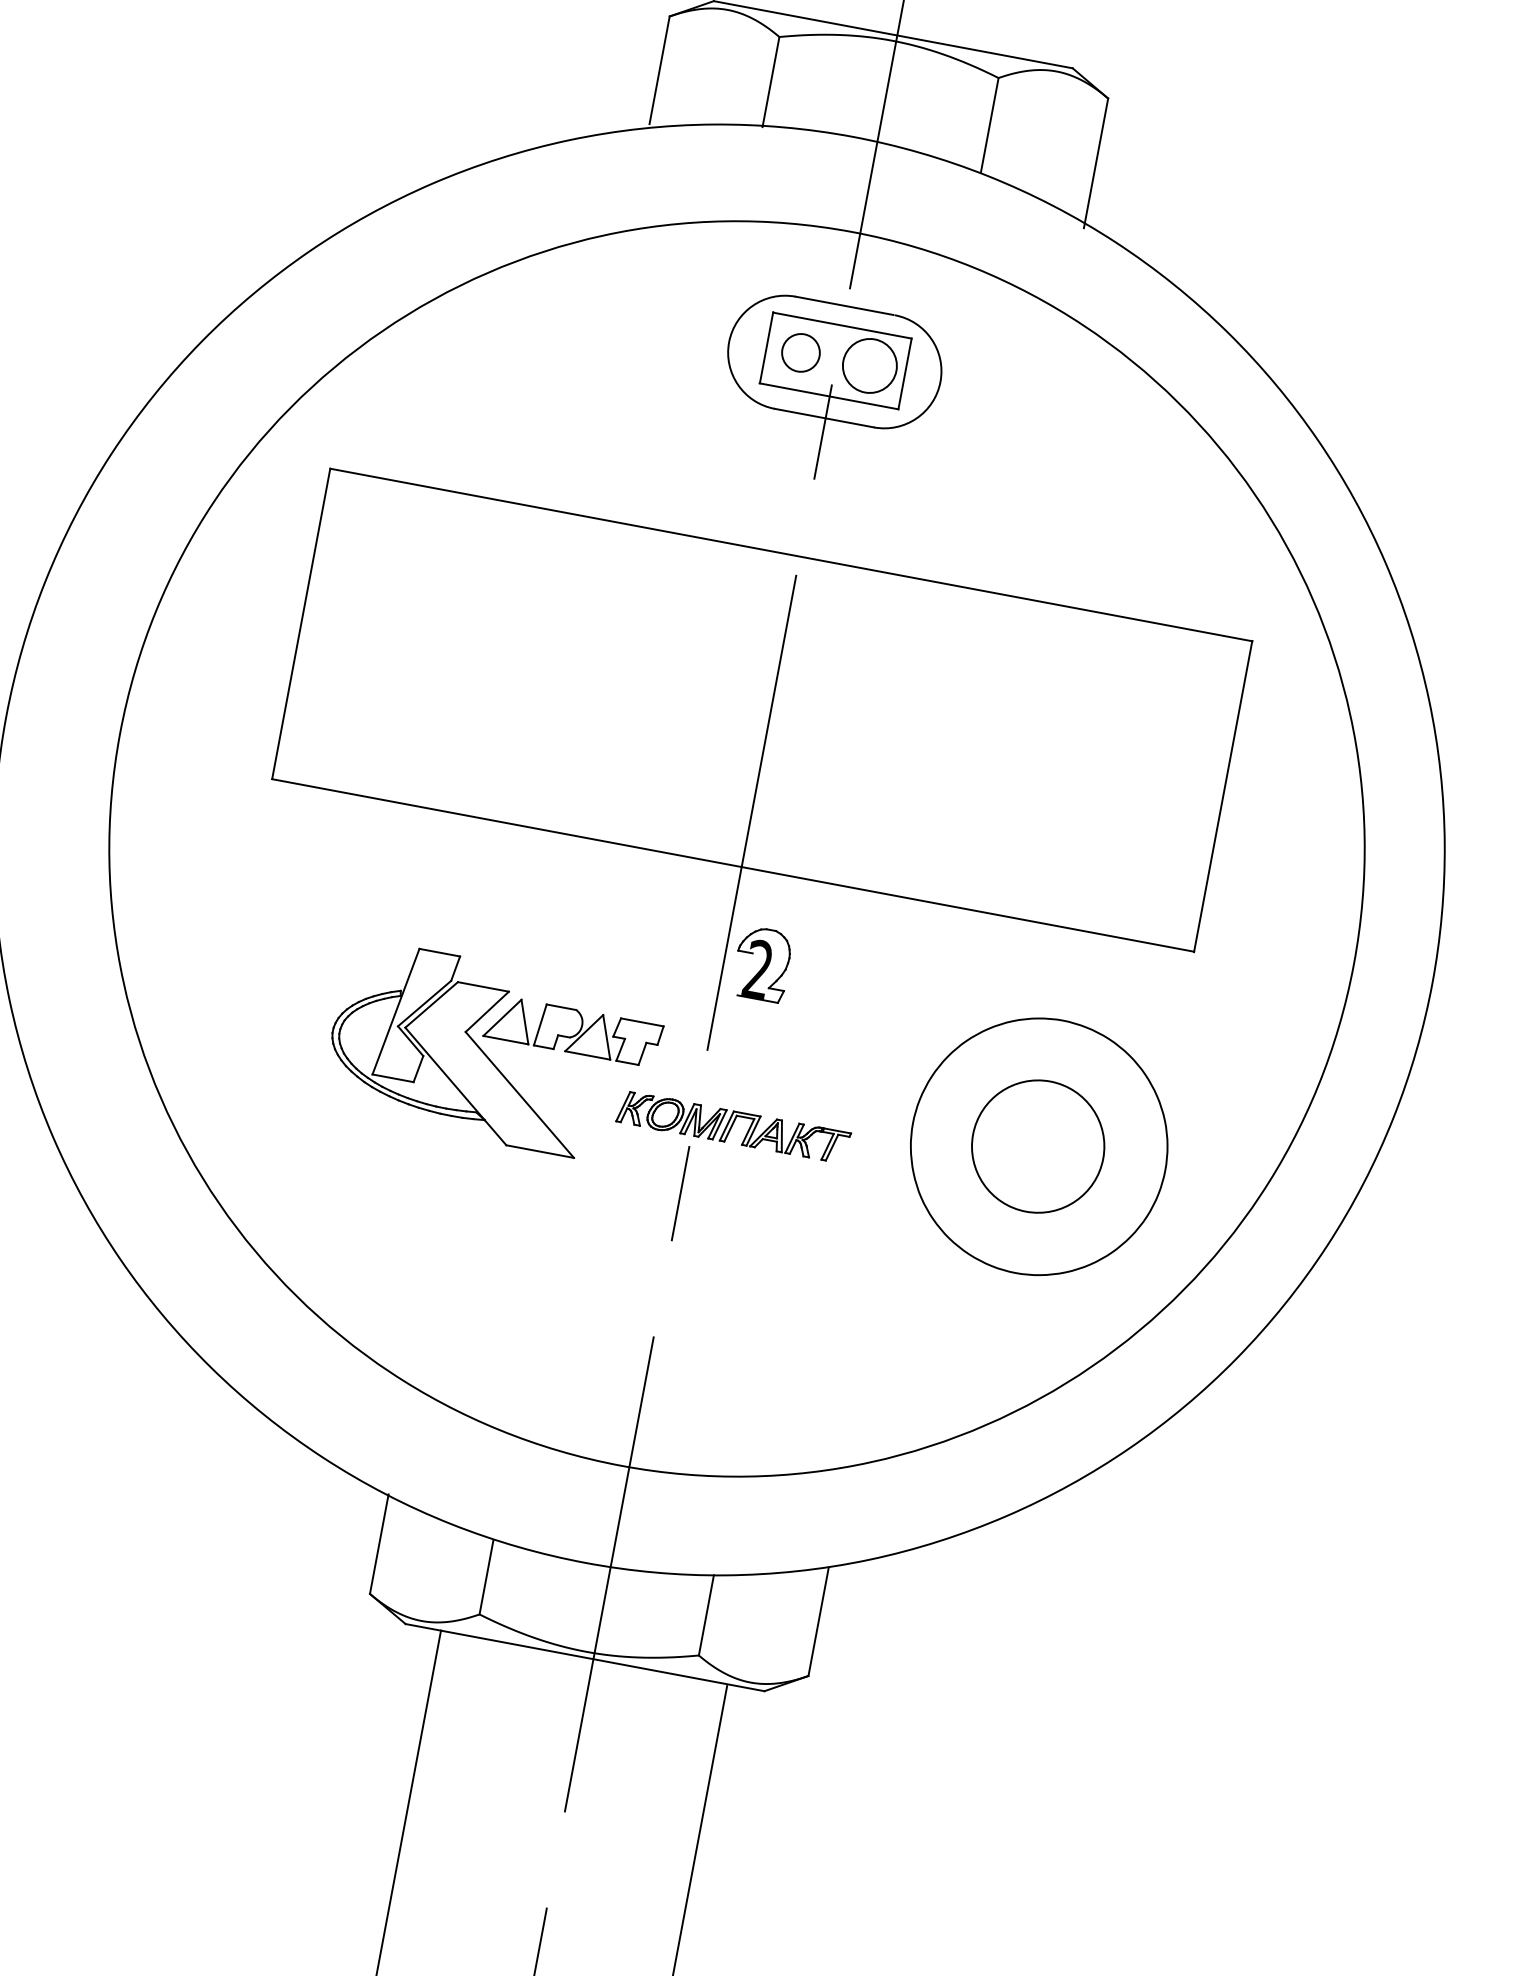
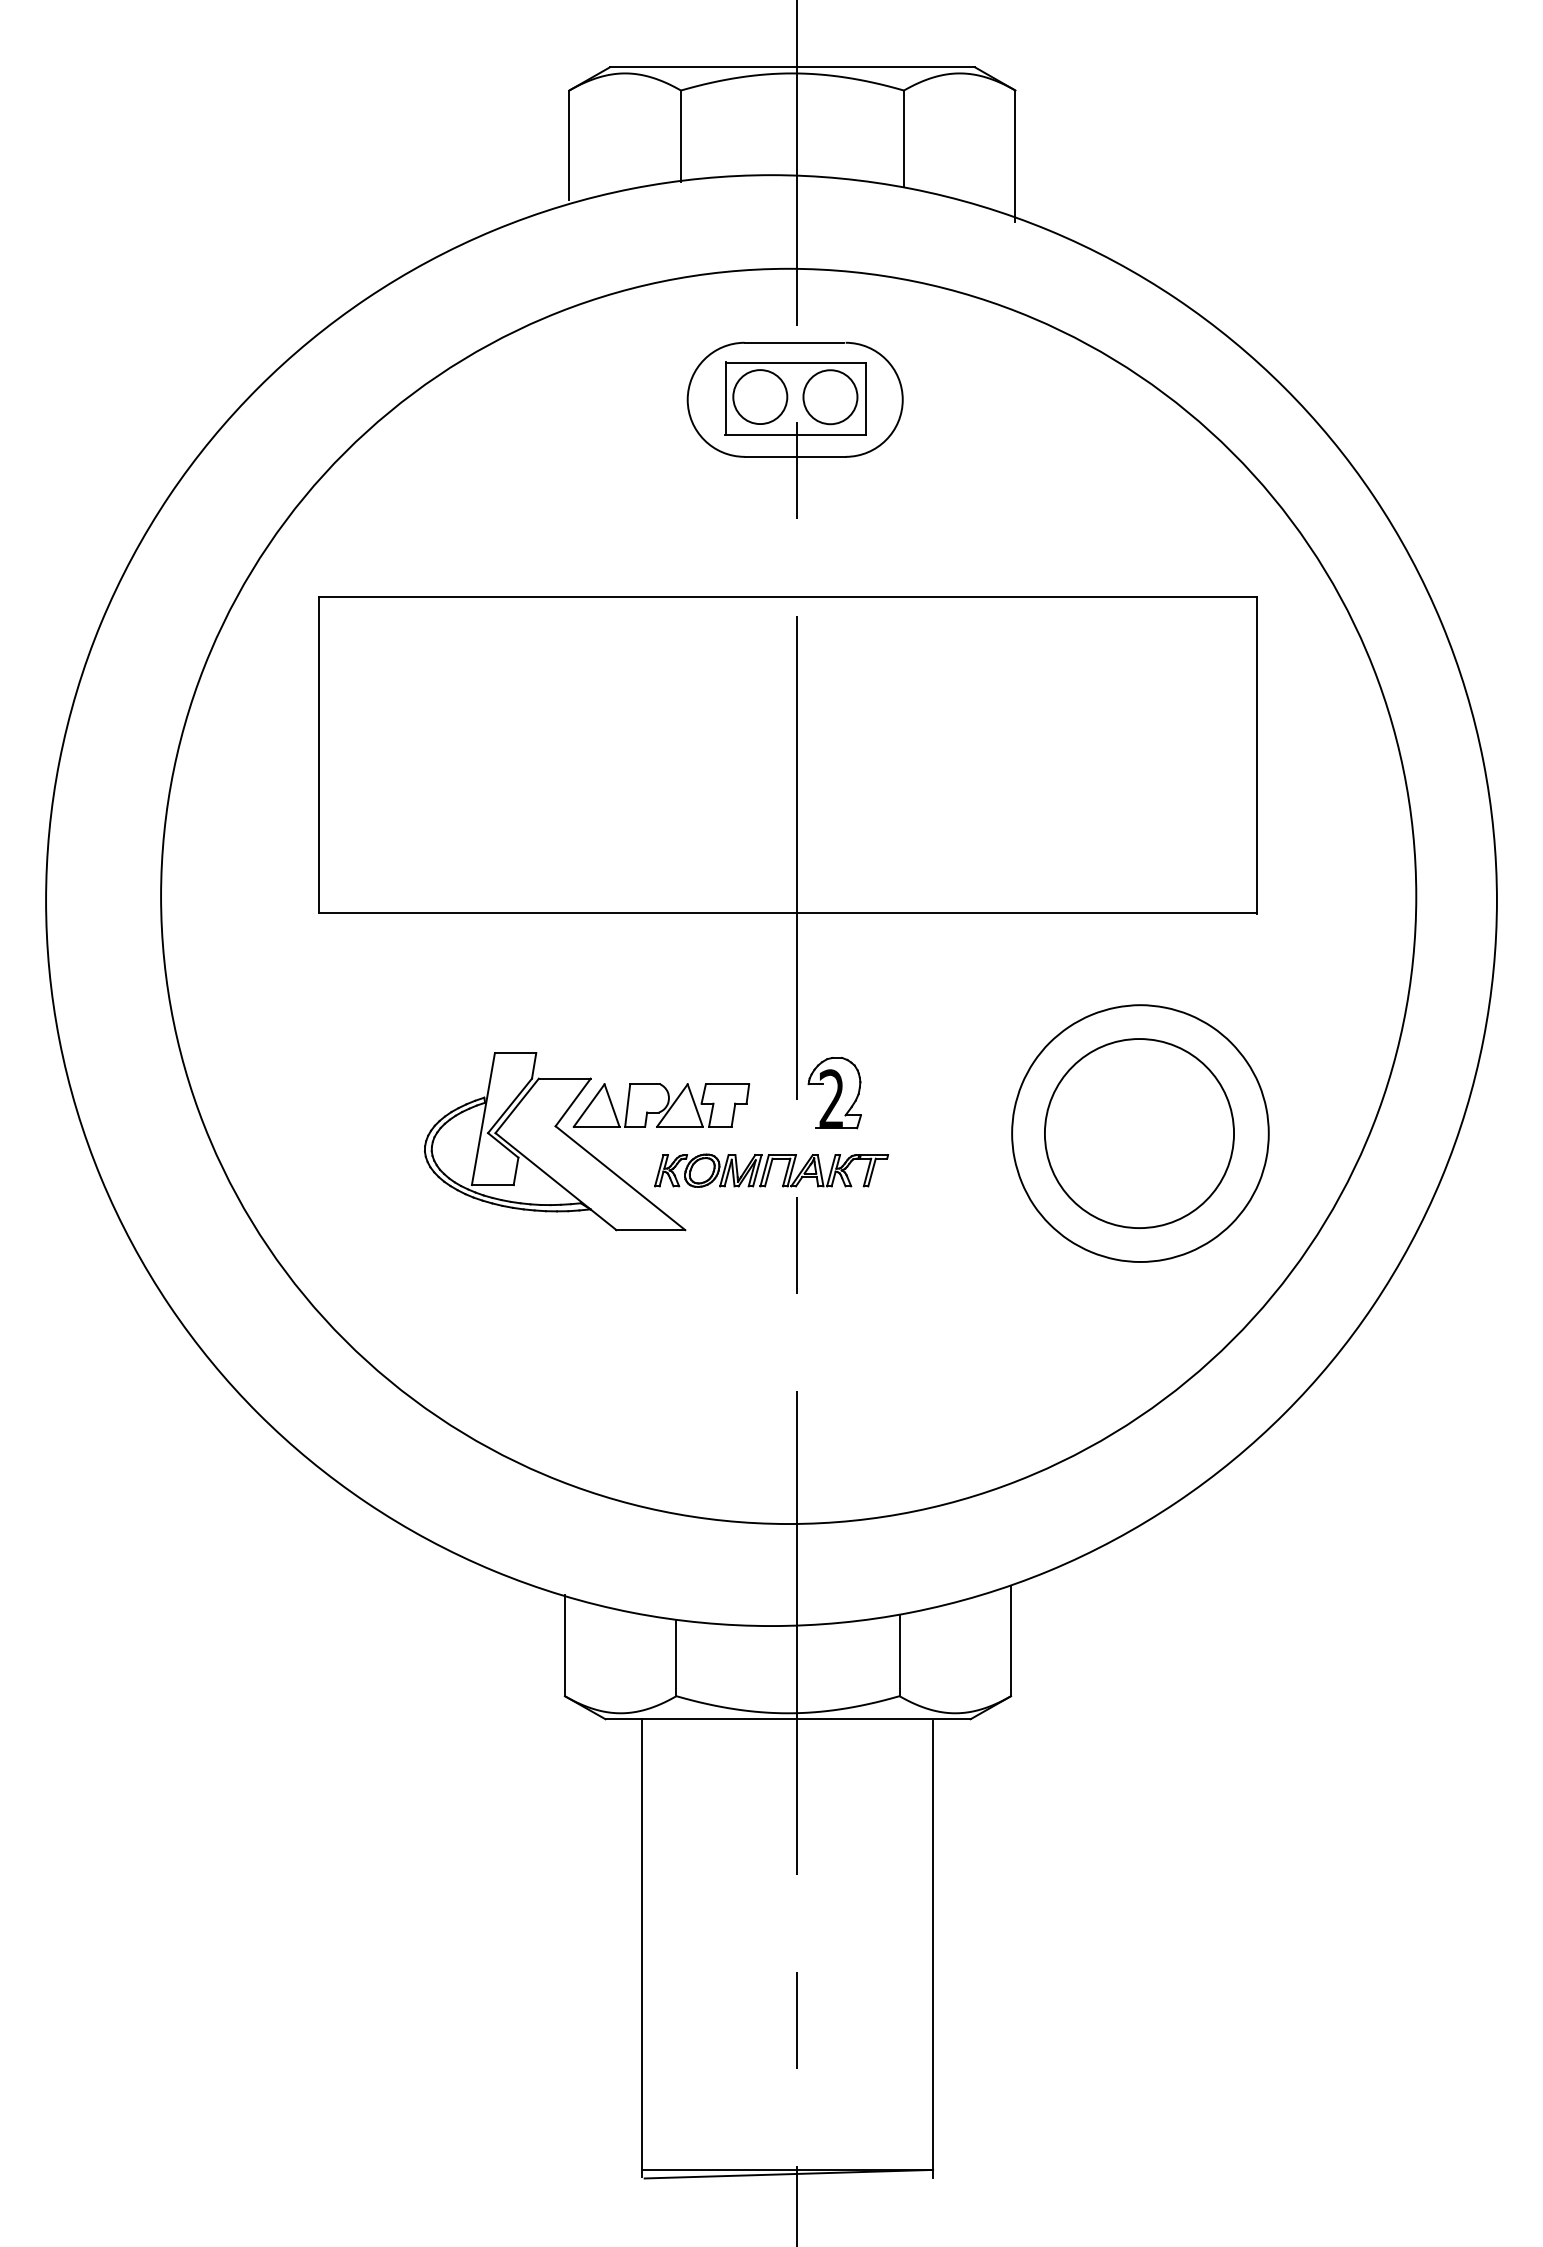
circle: (801, 353) -> (760, 397), size x1.43
part: (761, 964) -> (834, 1093), moved
part: (733, 1127) -> (771, 1170), moved
circle: (1038, 1146) -> (1139, 1133), size x1.43

